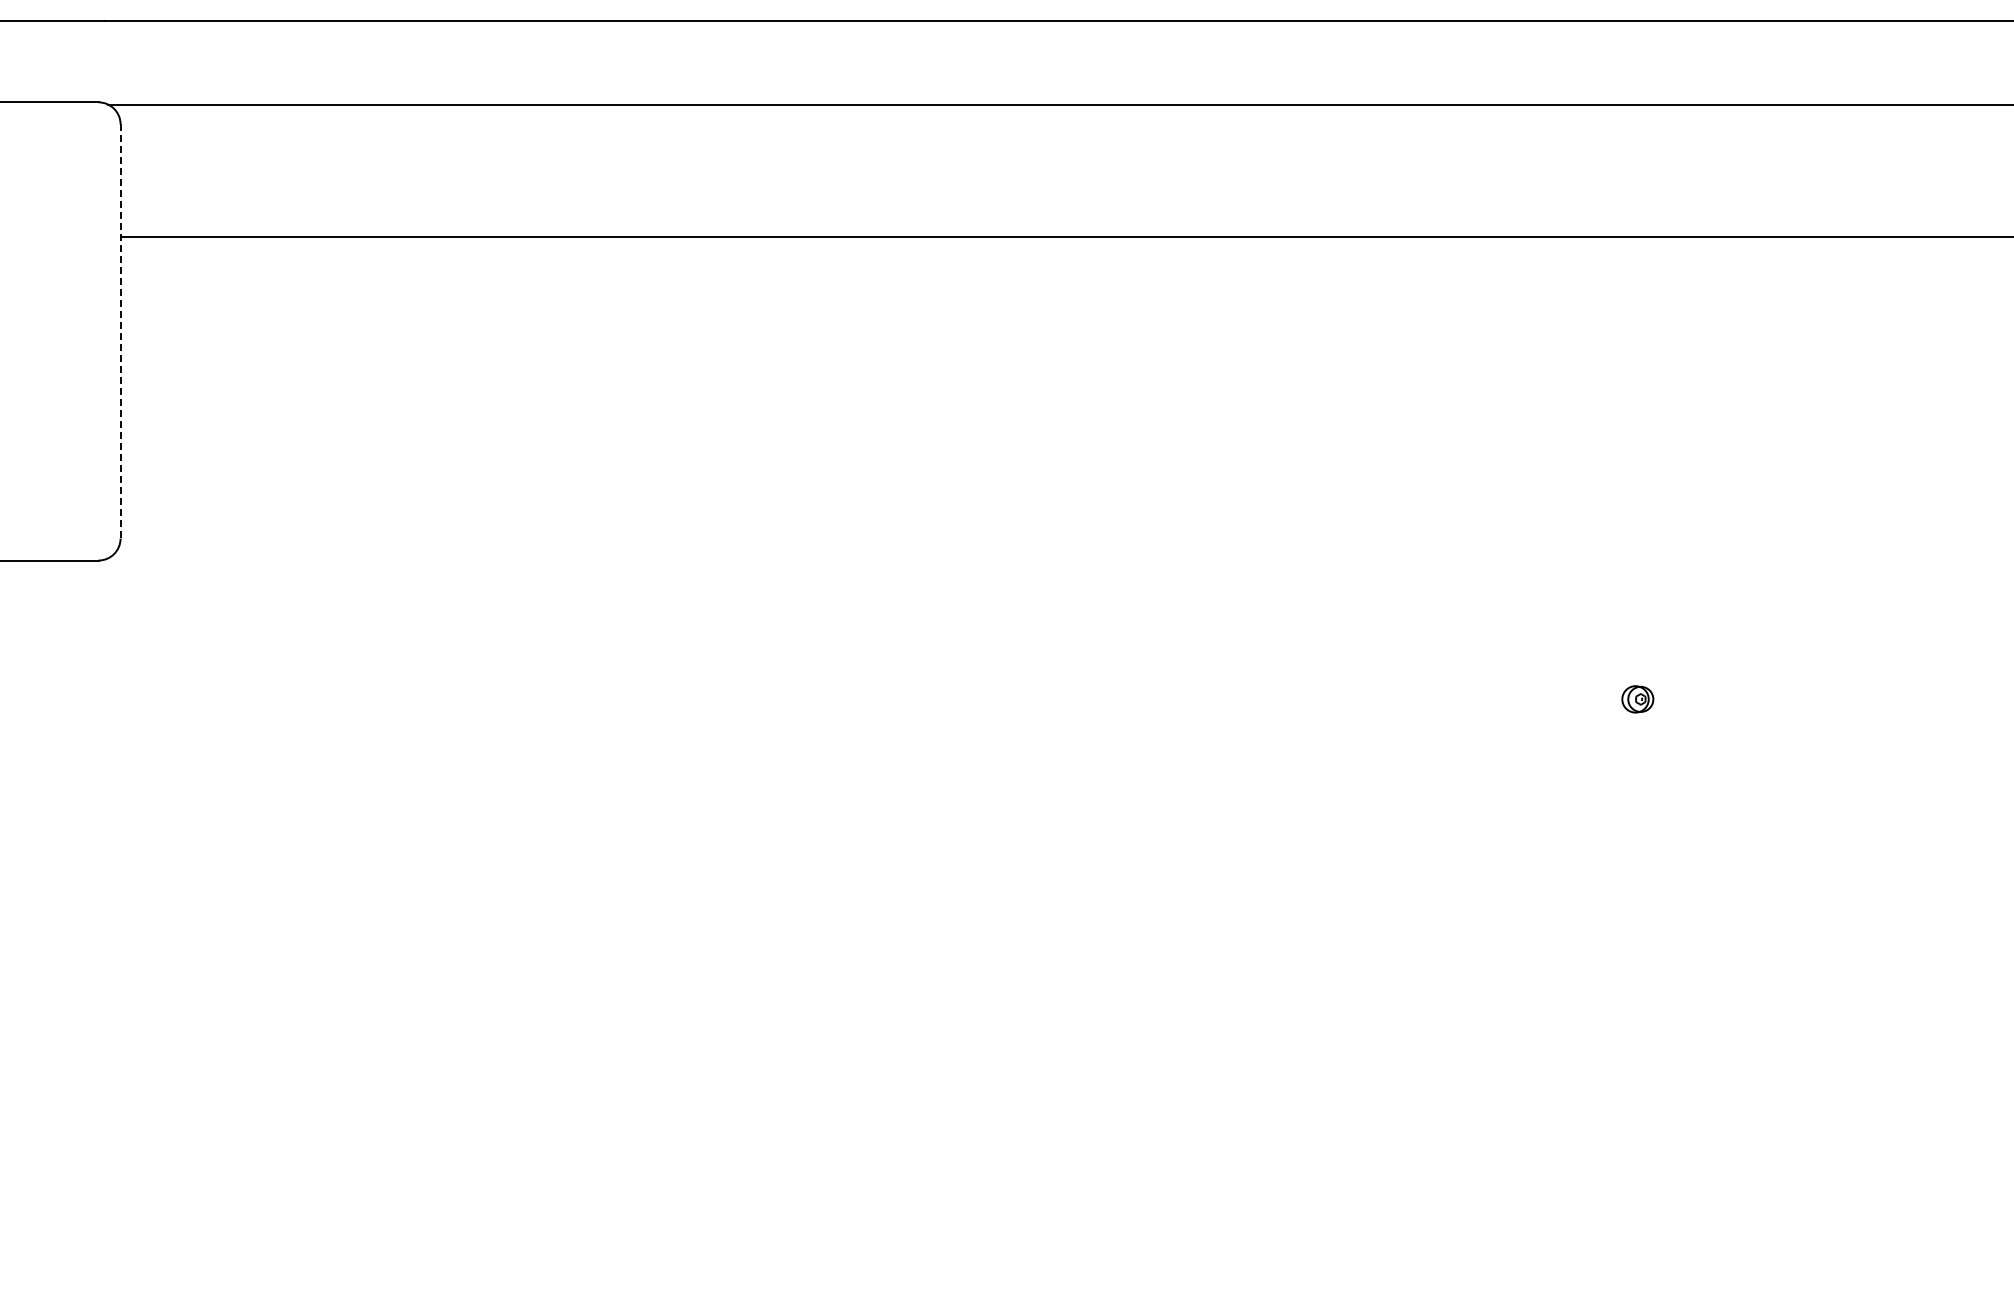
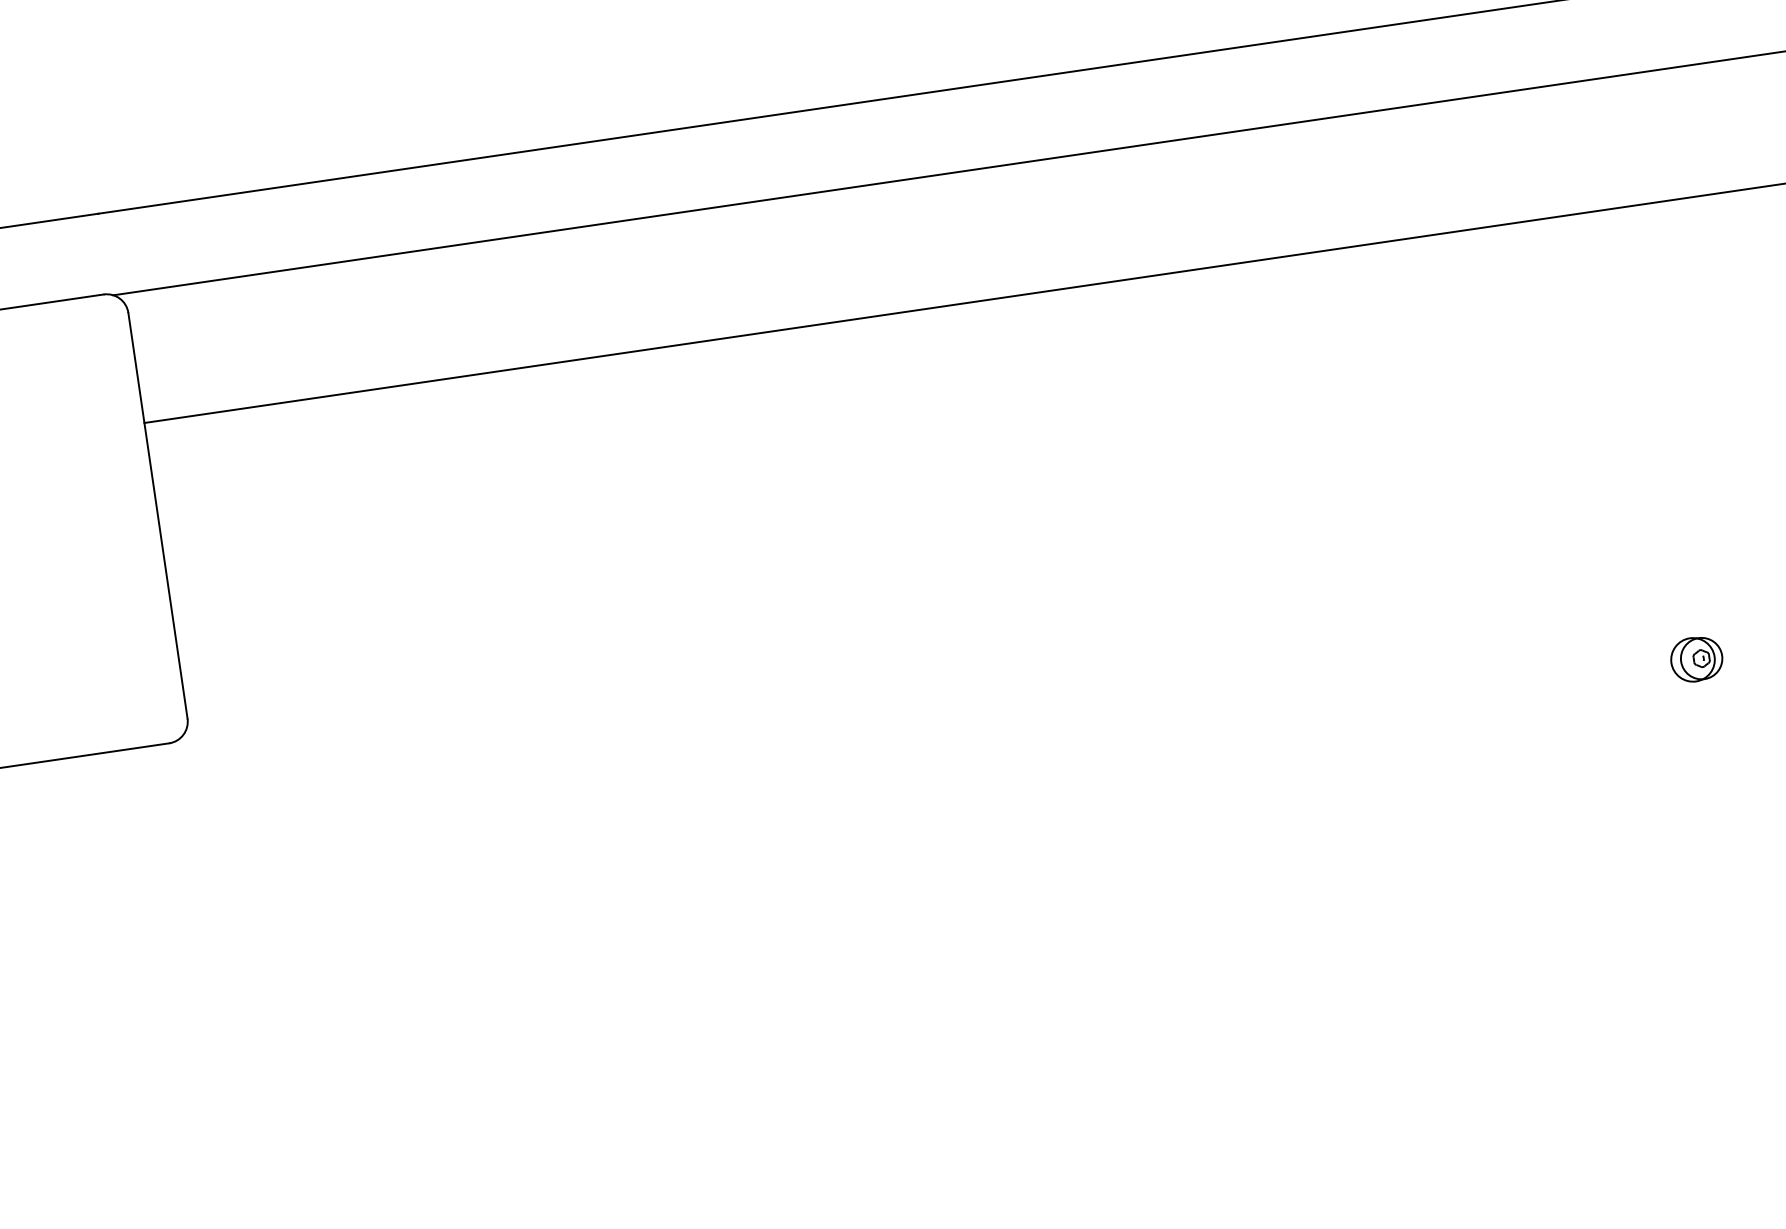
line: (120, 331) -> (157, 515), dashed -> solid
part: (1637, 699) -> (1696, 659), size x1.67

